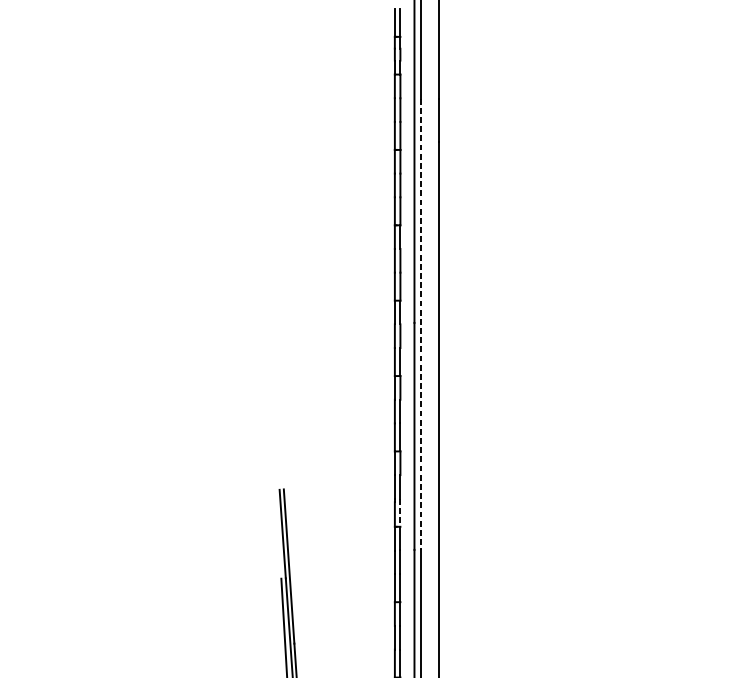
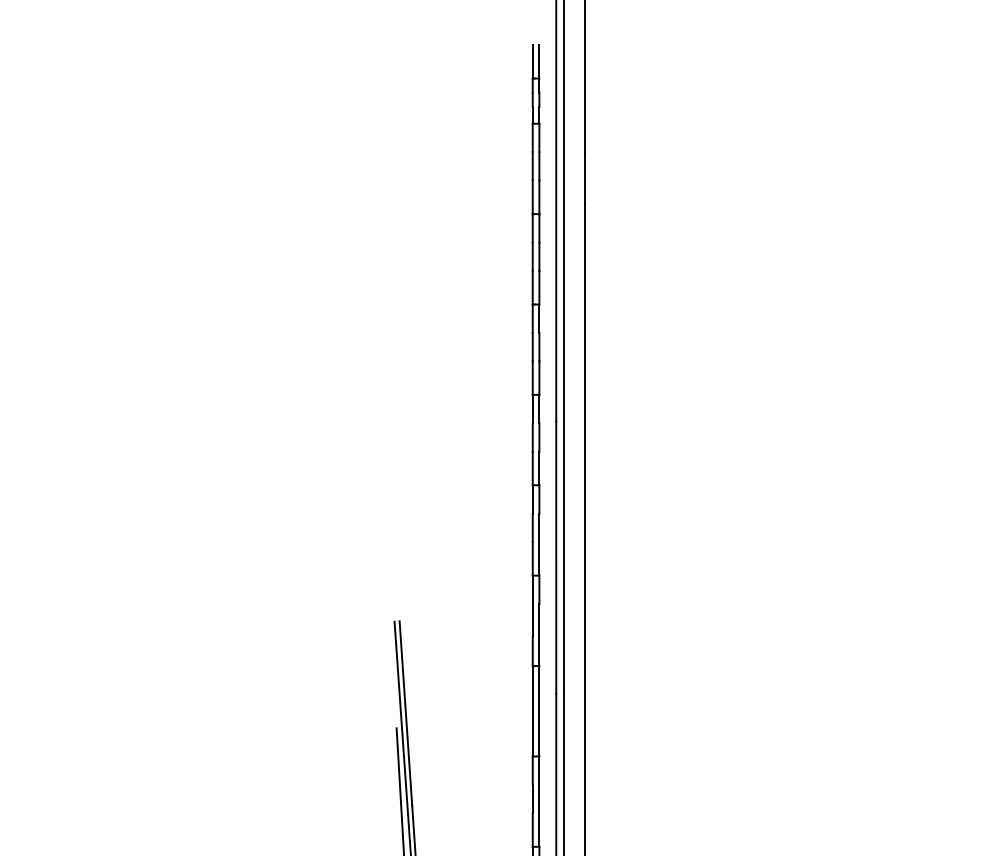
line: (420, 324) -> (563, 423), dashed -> solid
line: (400, 513) -> (539, 649), dashed -> solid

